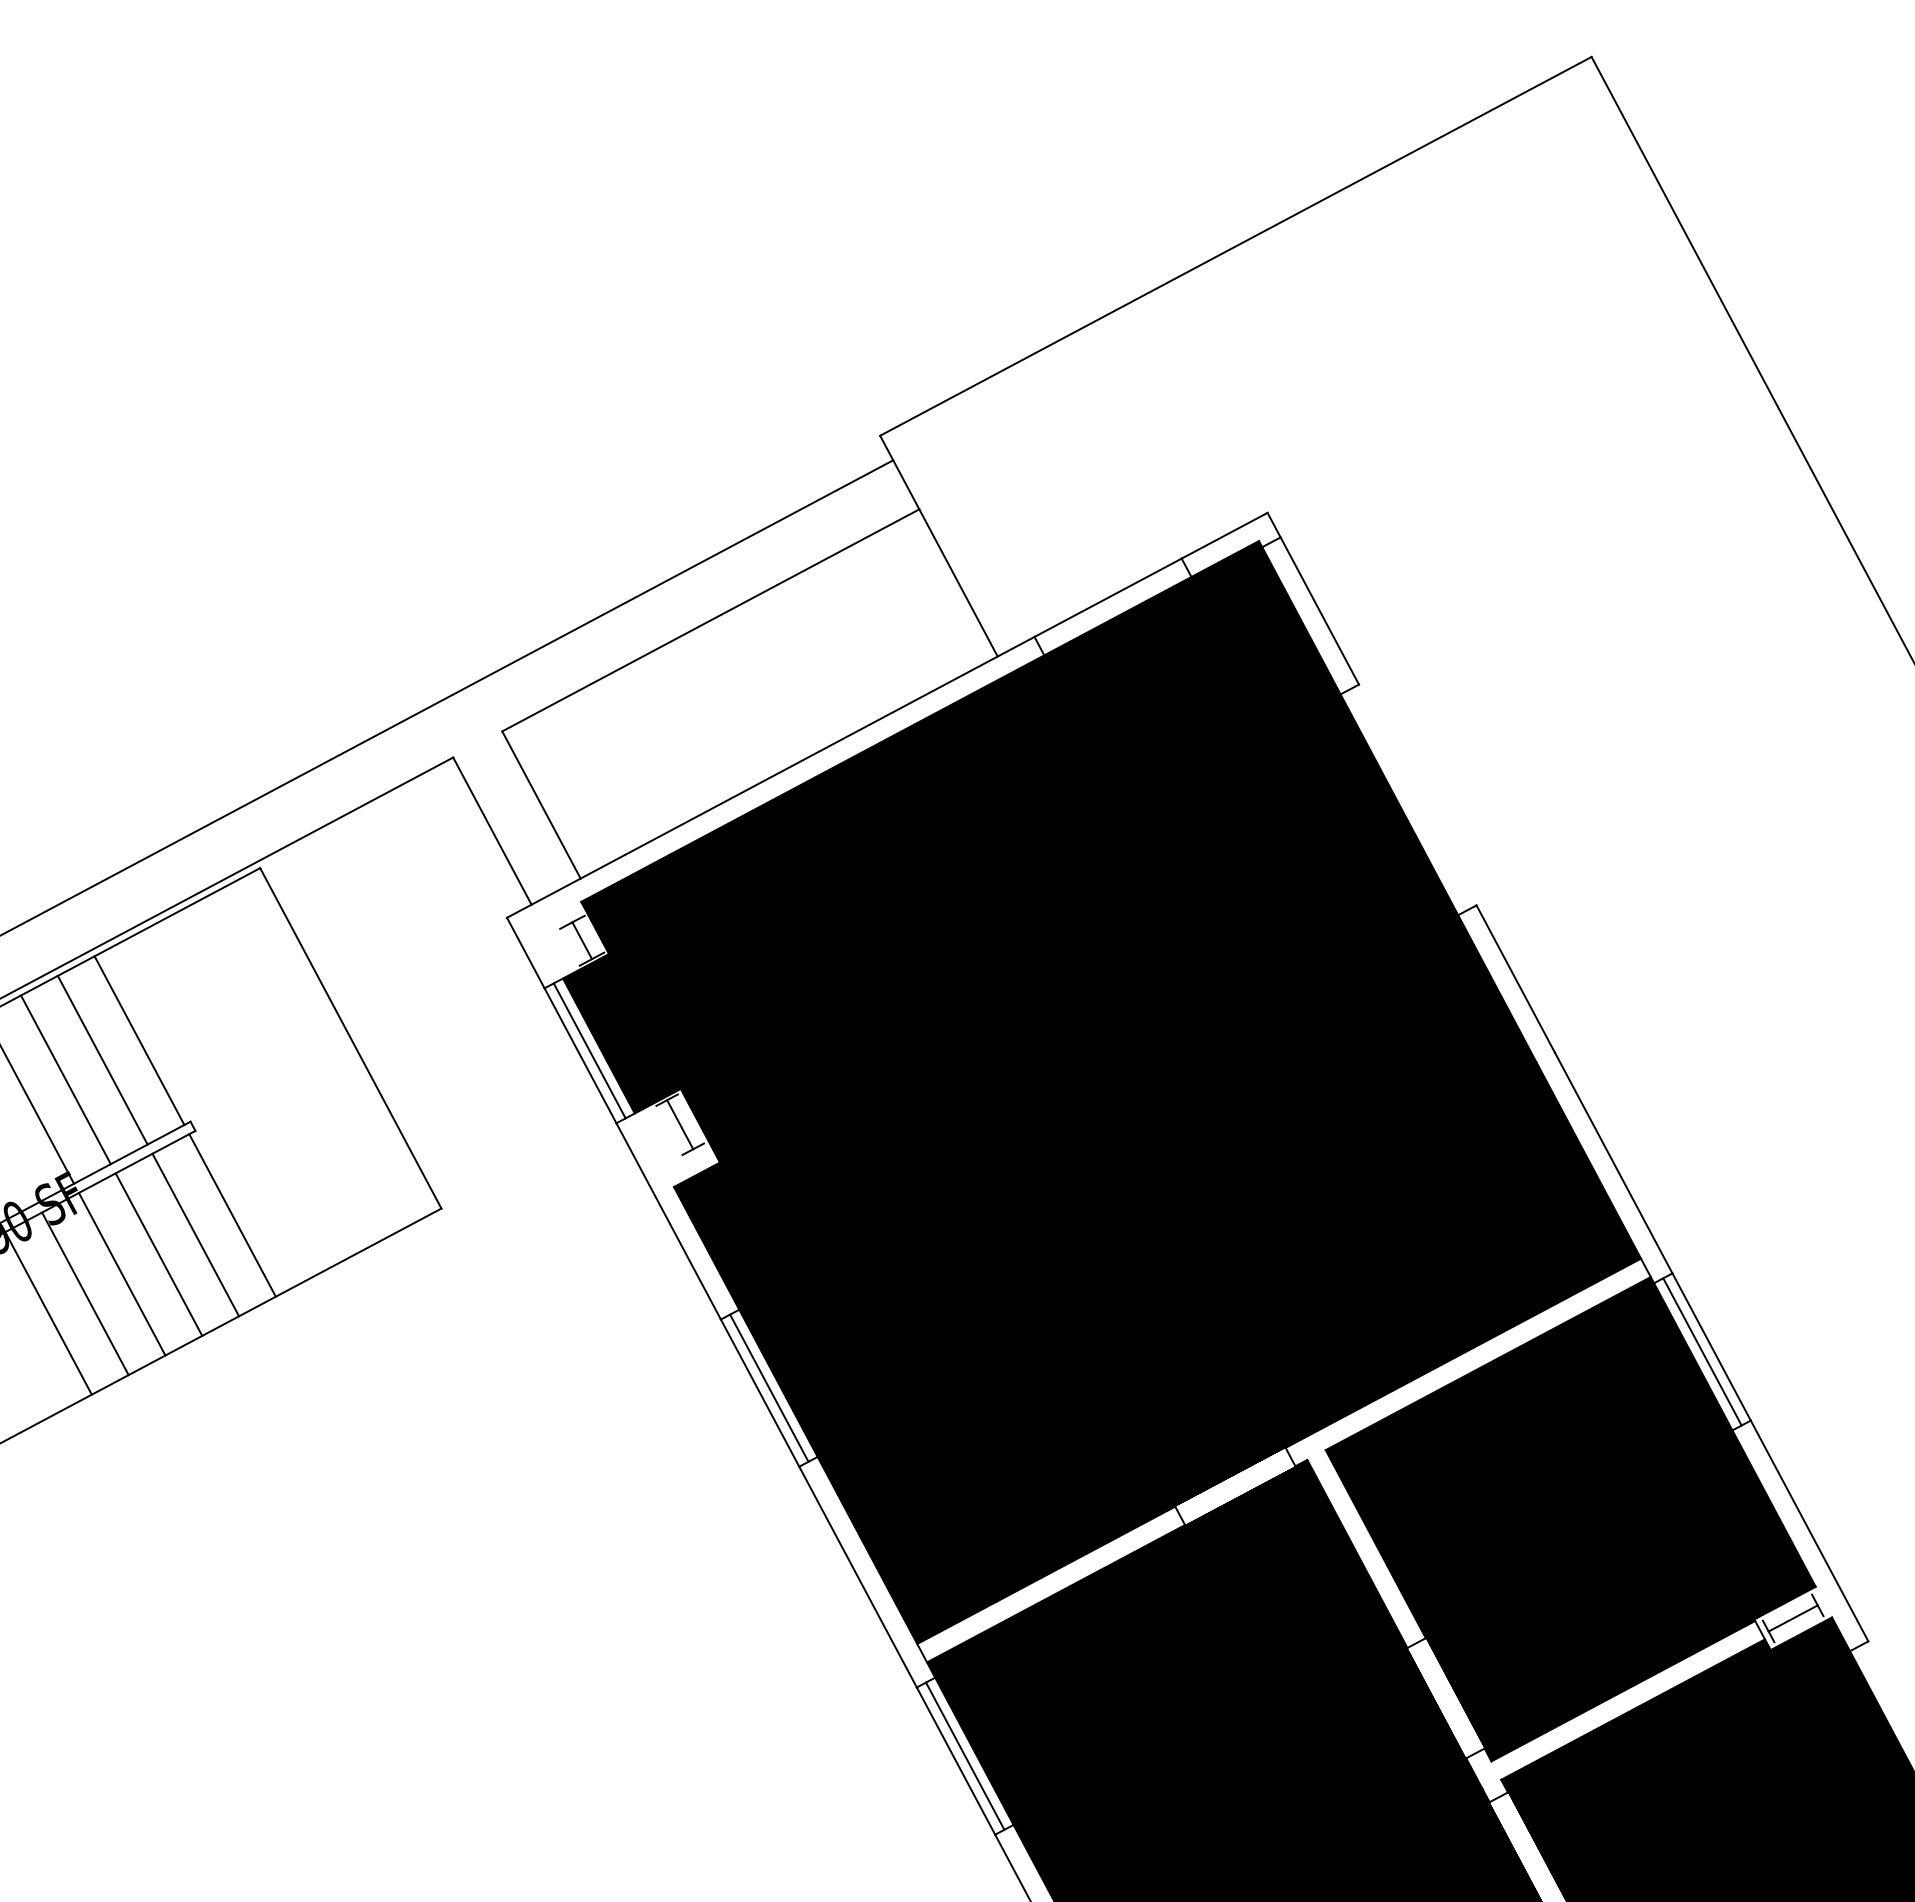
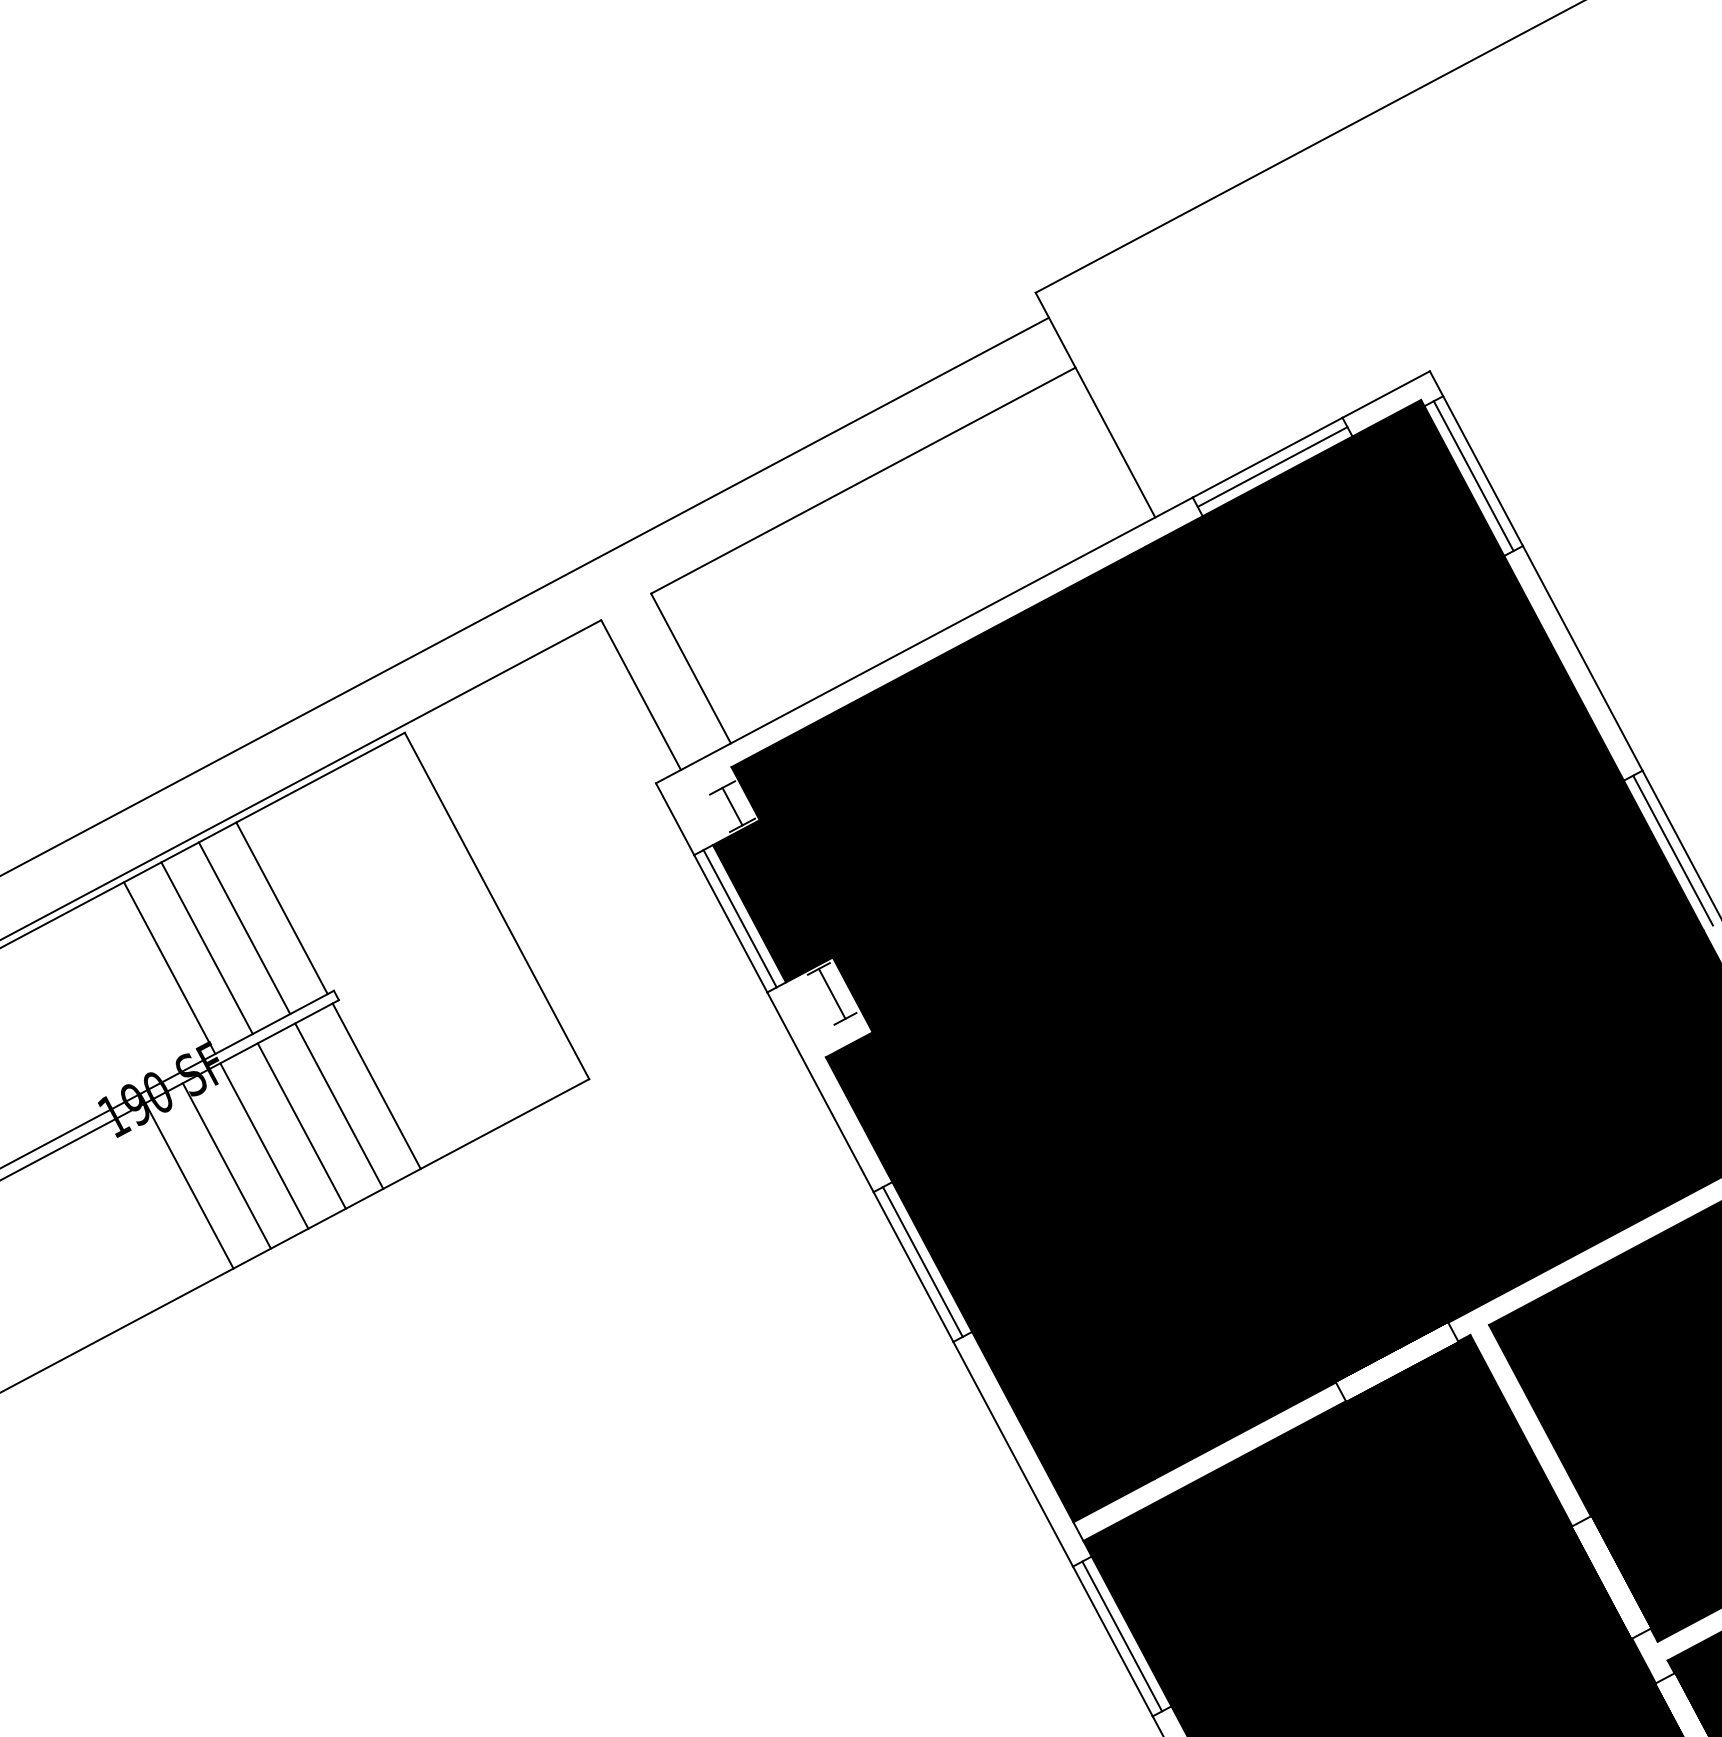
line: (1112, 606) -> (1272, 466), added
line: (1310, 615) -> (1473, 475), added
line: (1417, 794) -> (1582, 657), added
line: (1506, 983) -> (1673, 850), added

